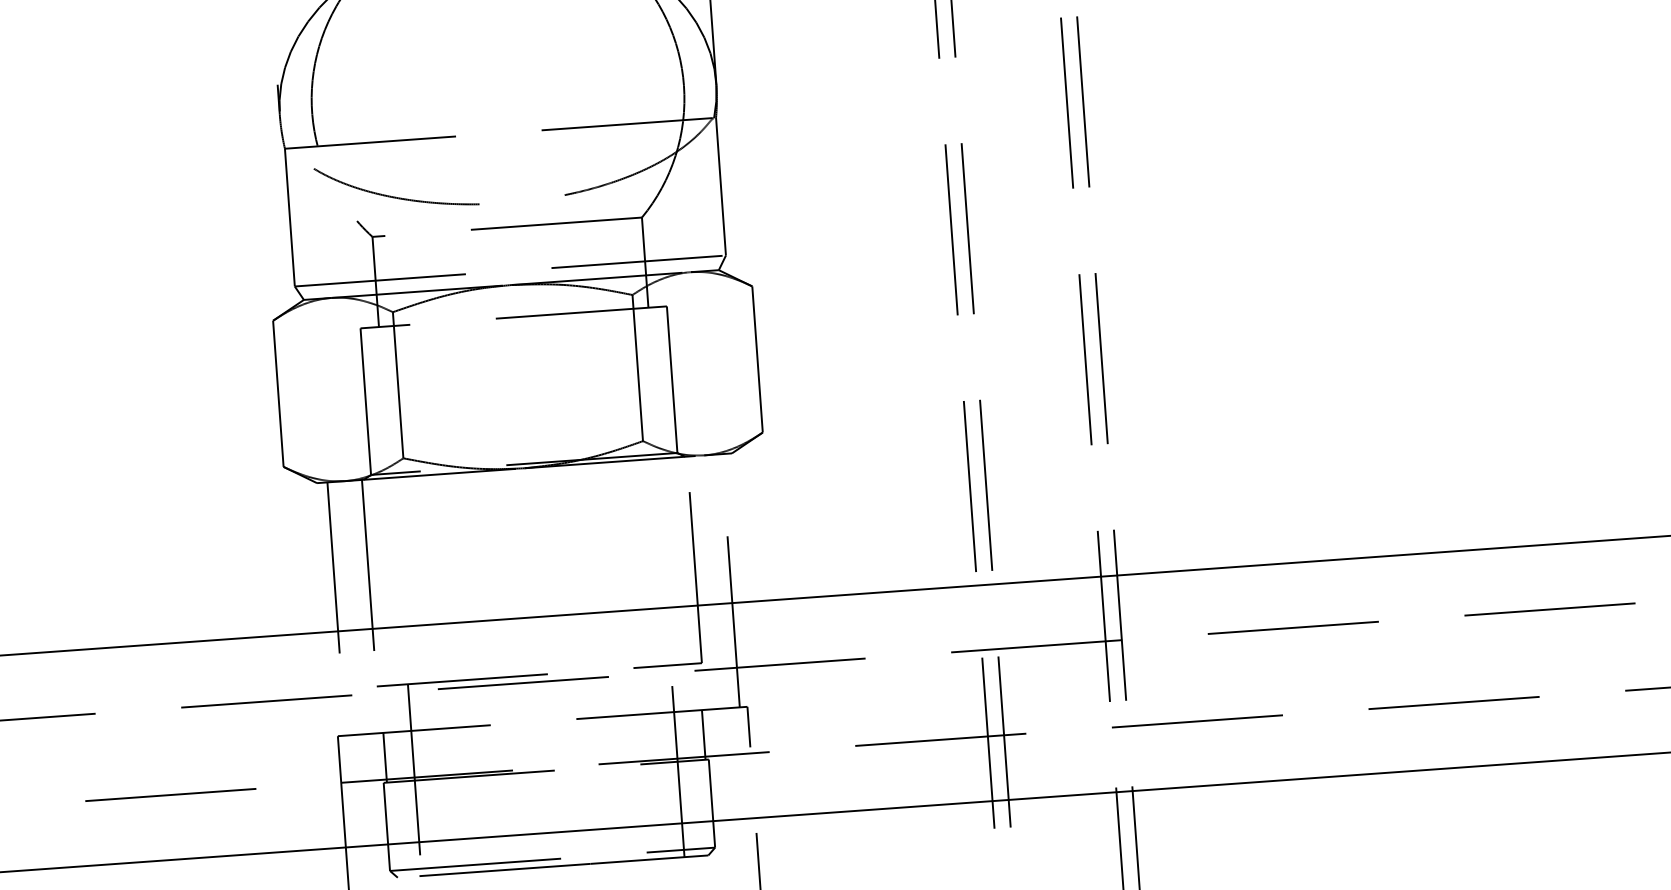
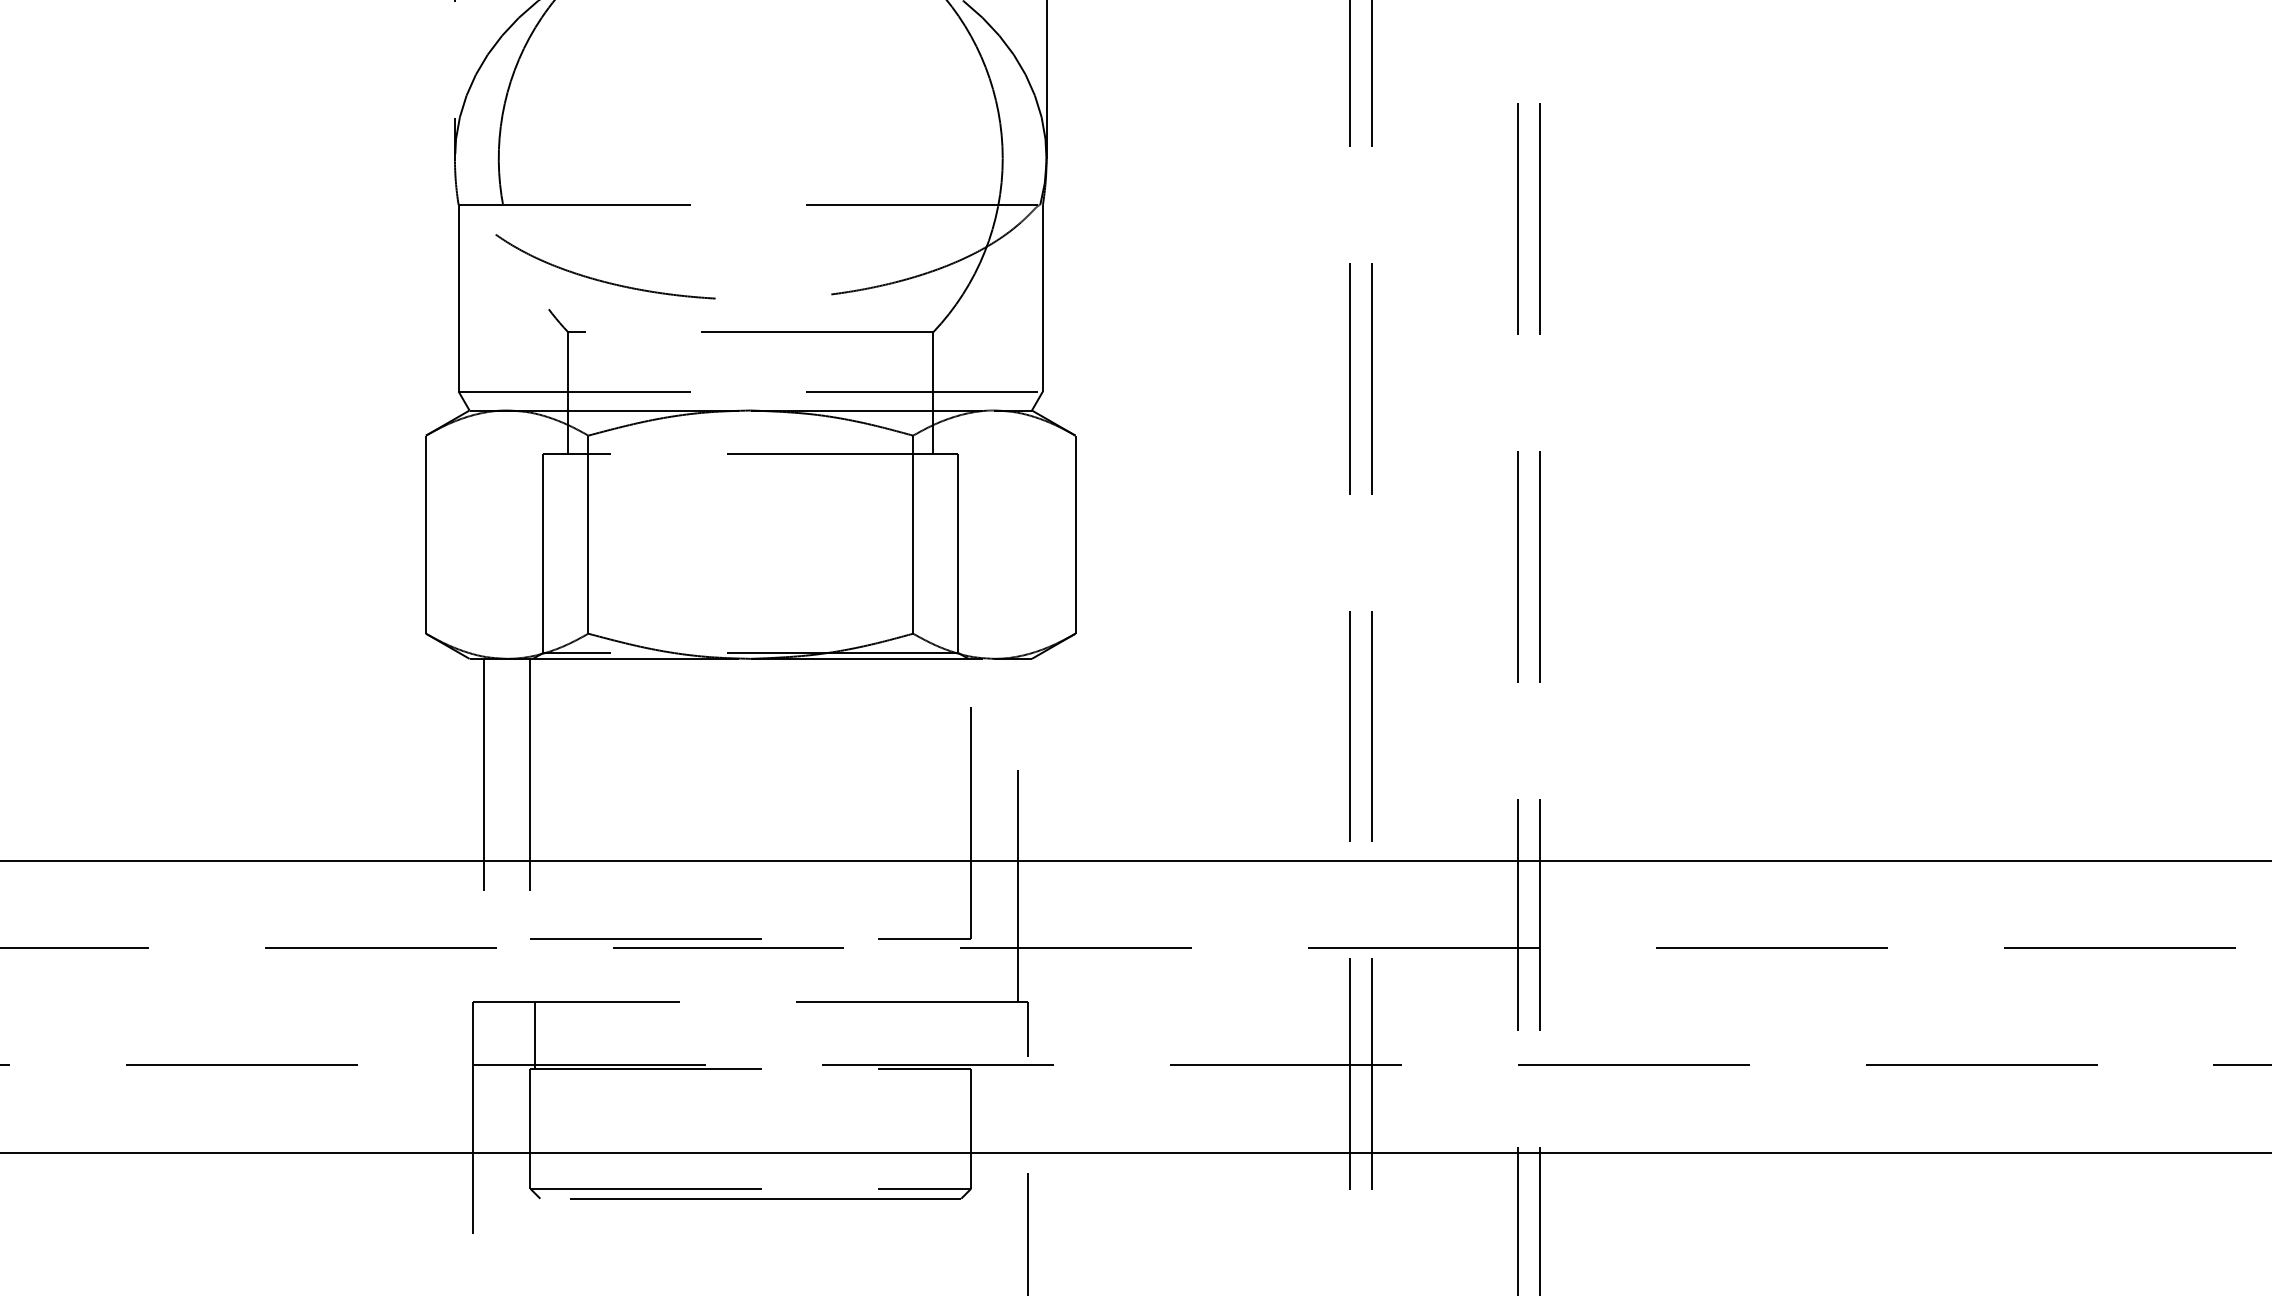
line: (703, 734) -> (966, 1035), removed
line: (677, 761) -> (928, 1068), removed
line: (414, 779) -> (572, 1068), removed

